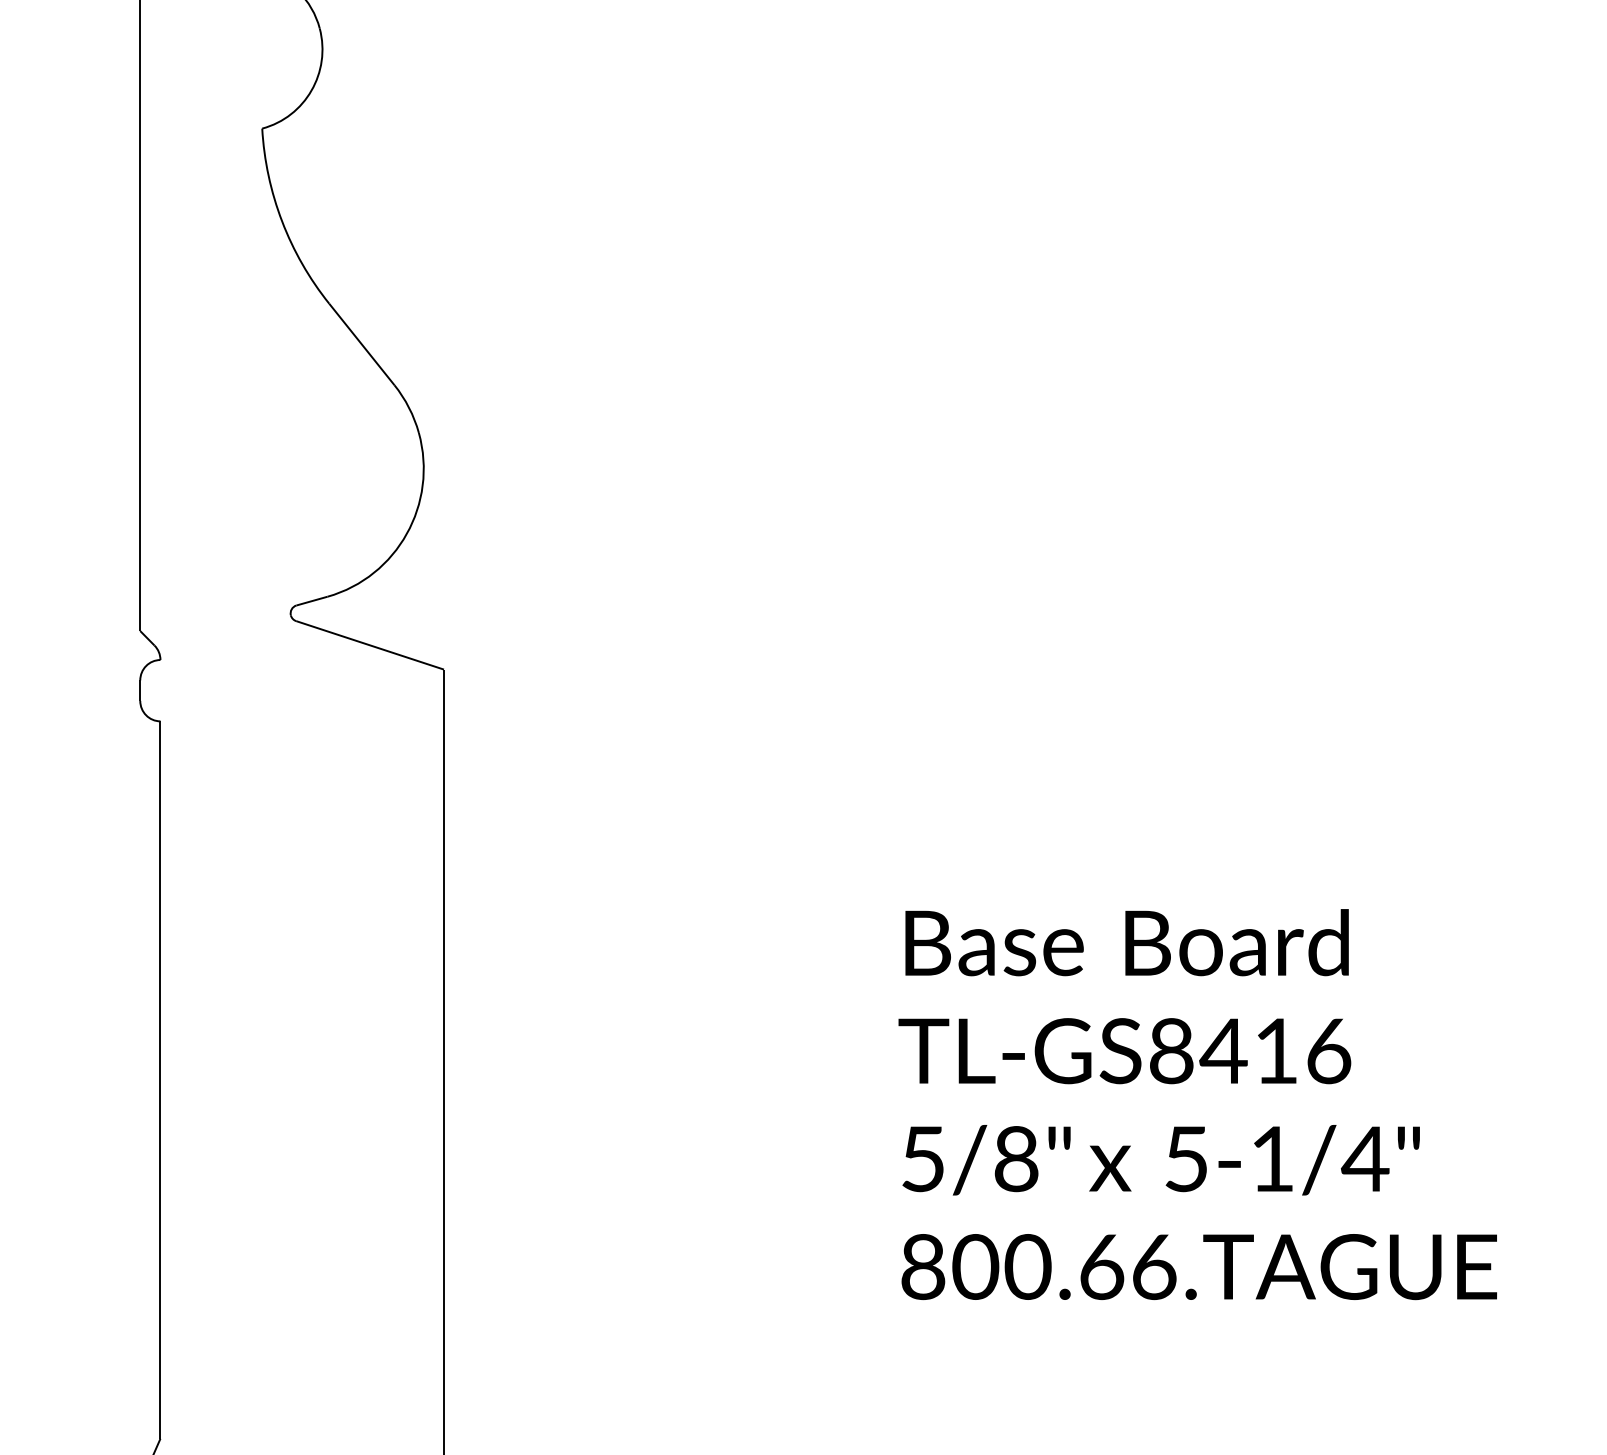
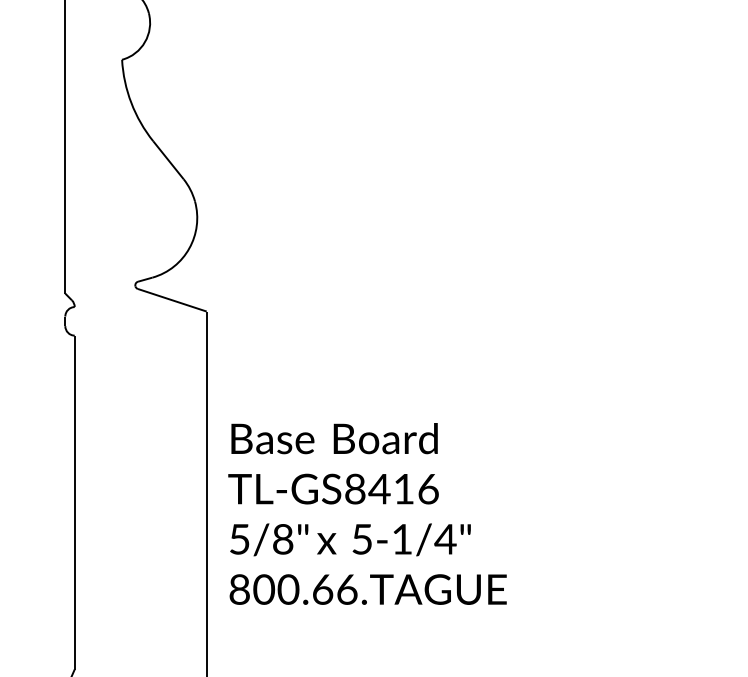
text: (1197, 1103) -> (367, 513), moved

